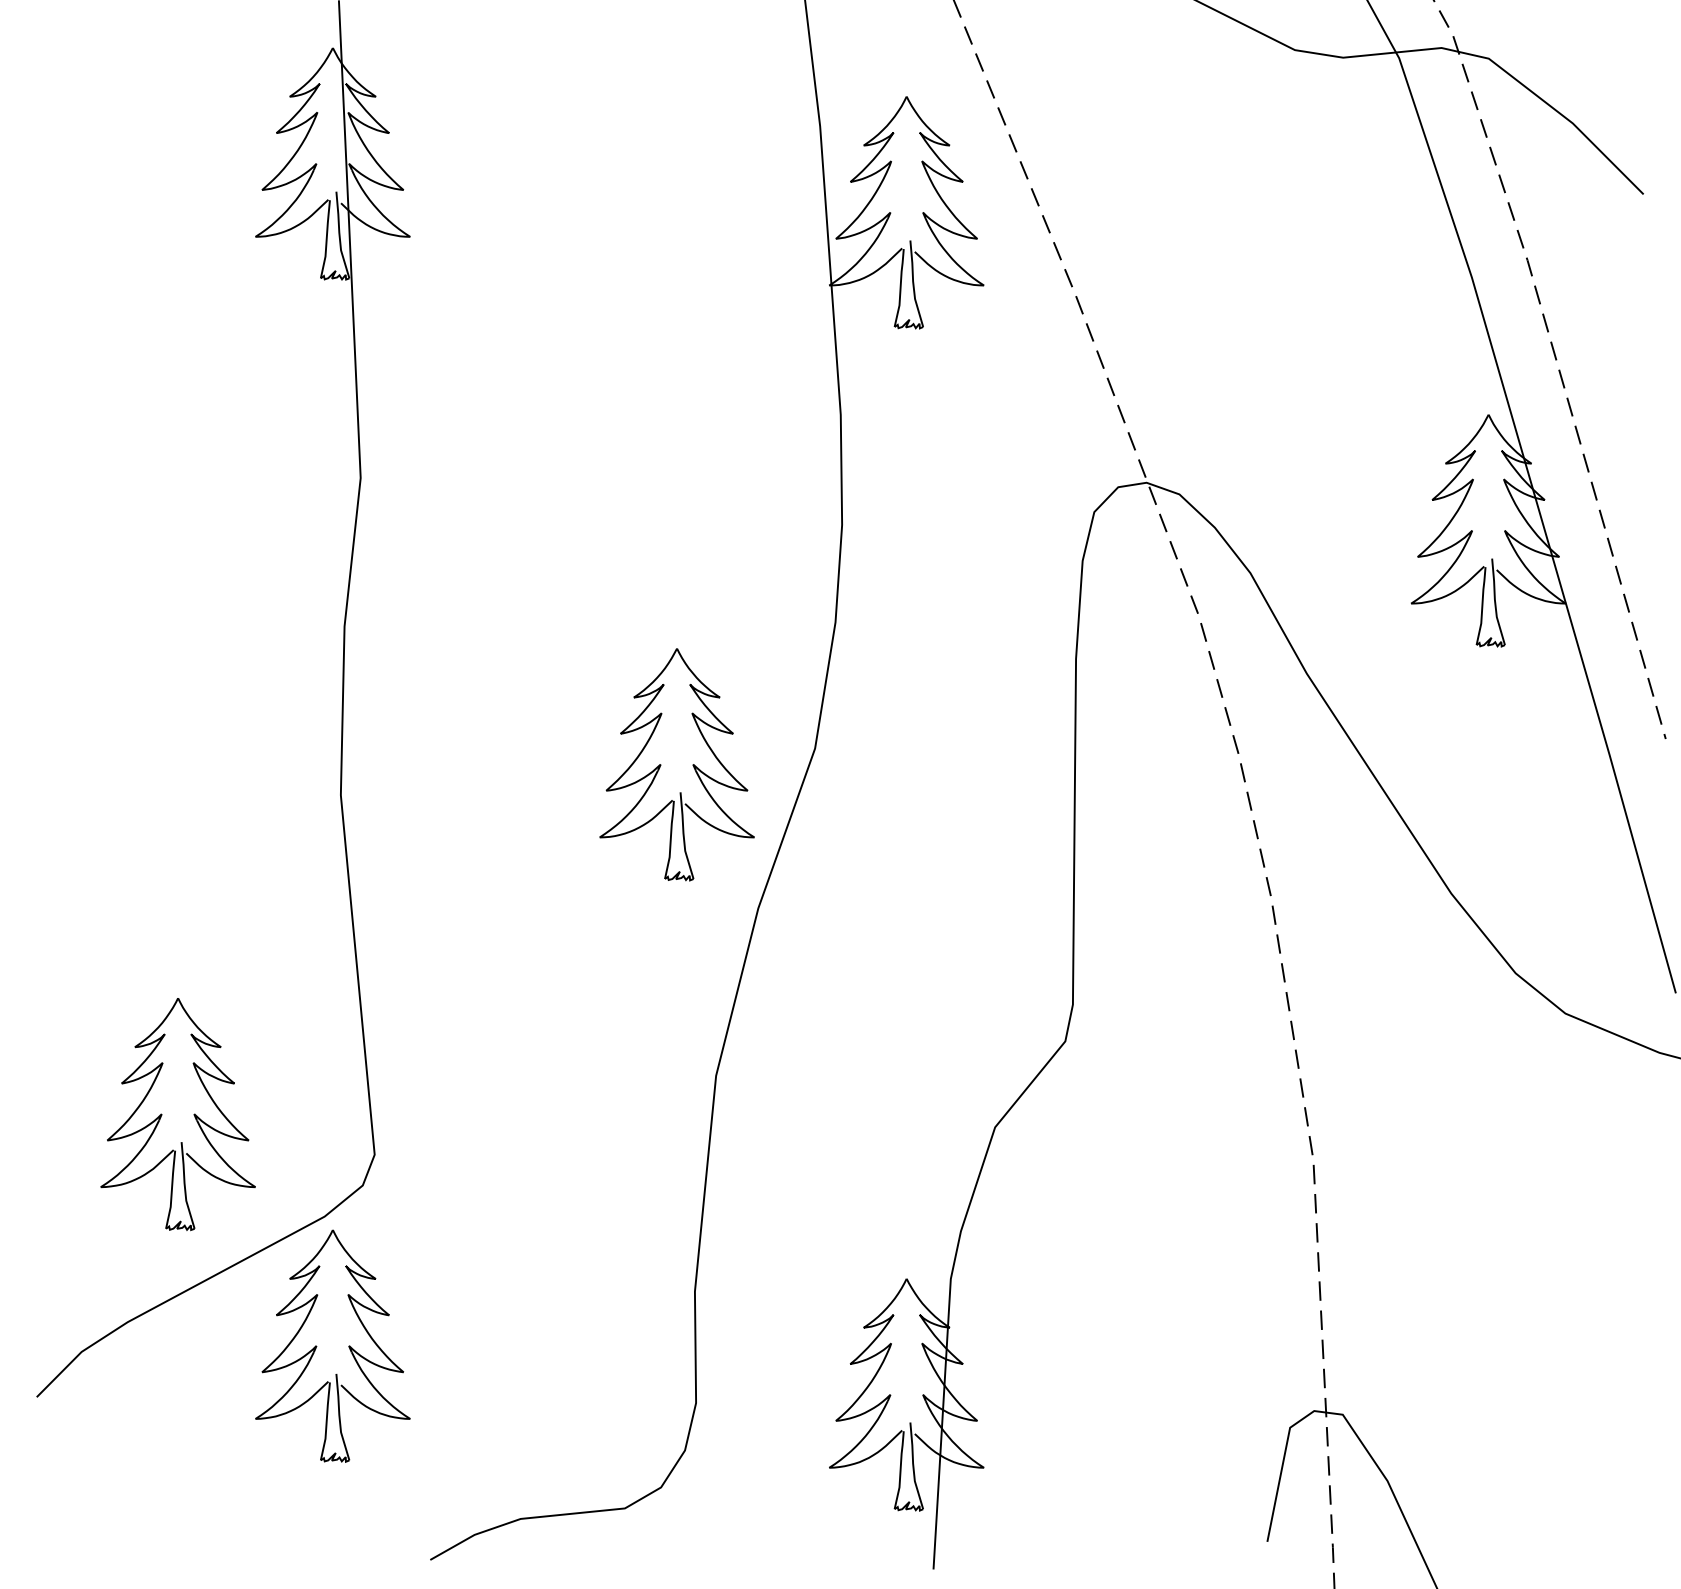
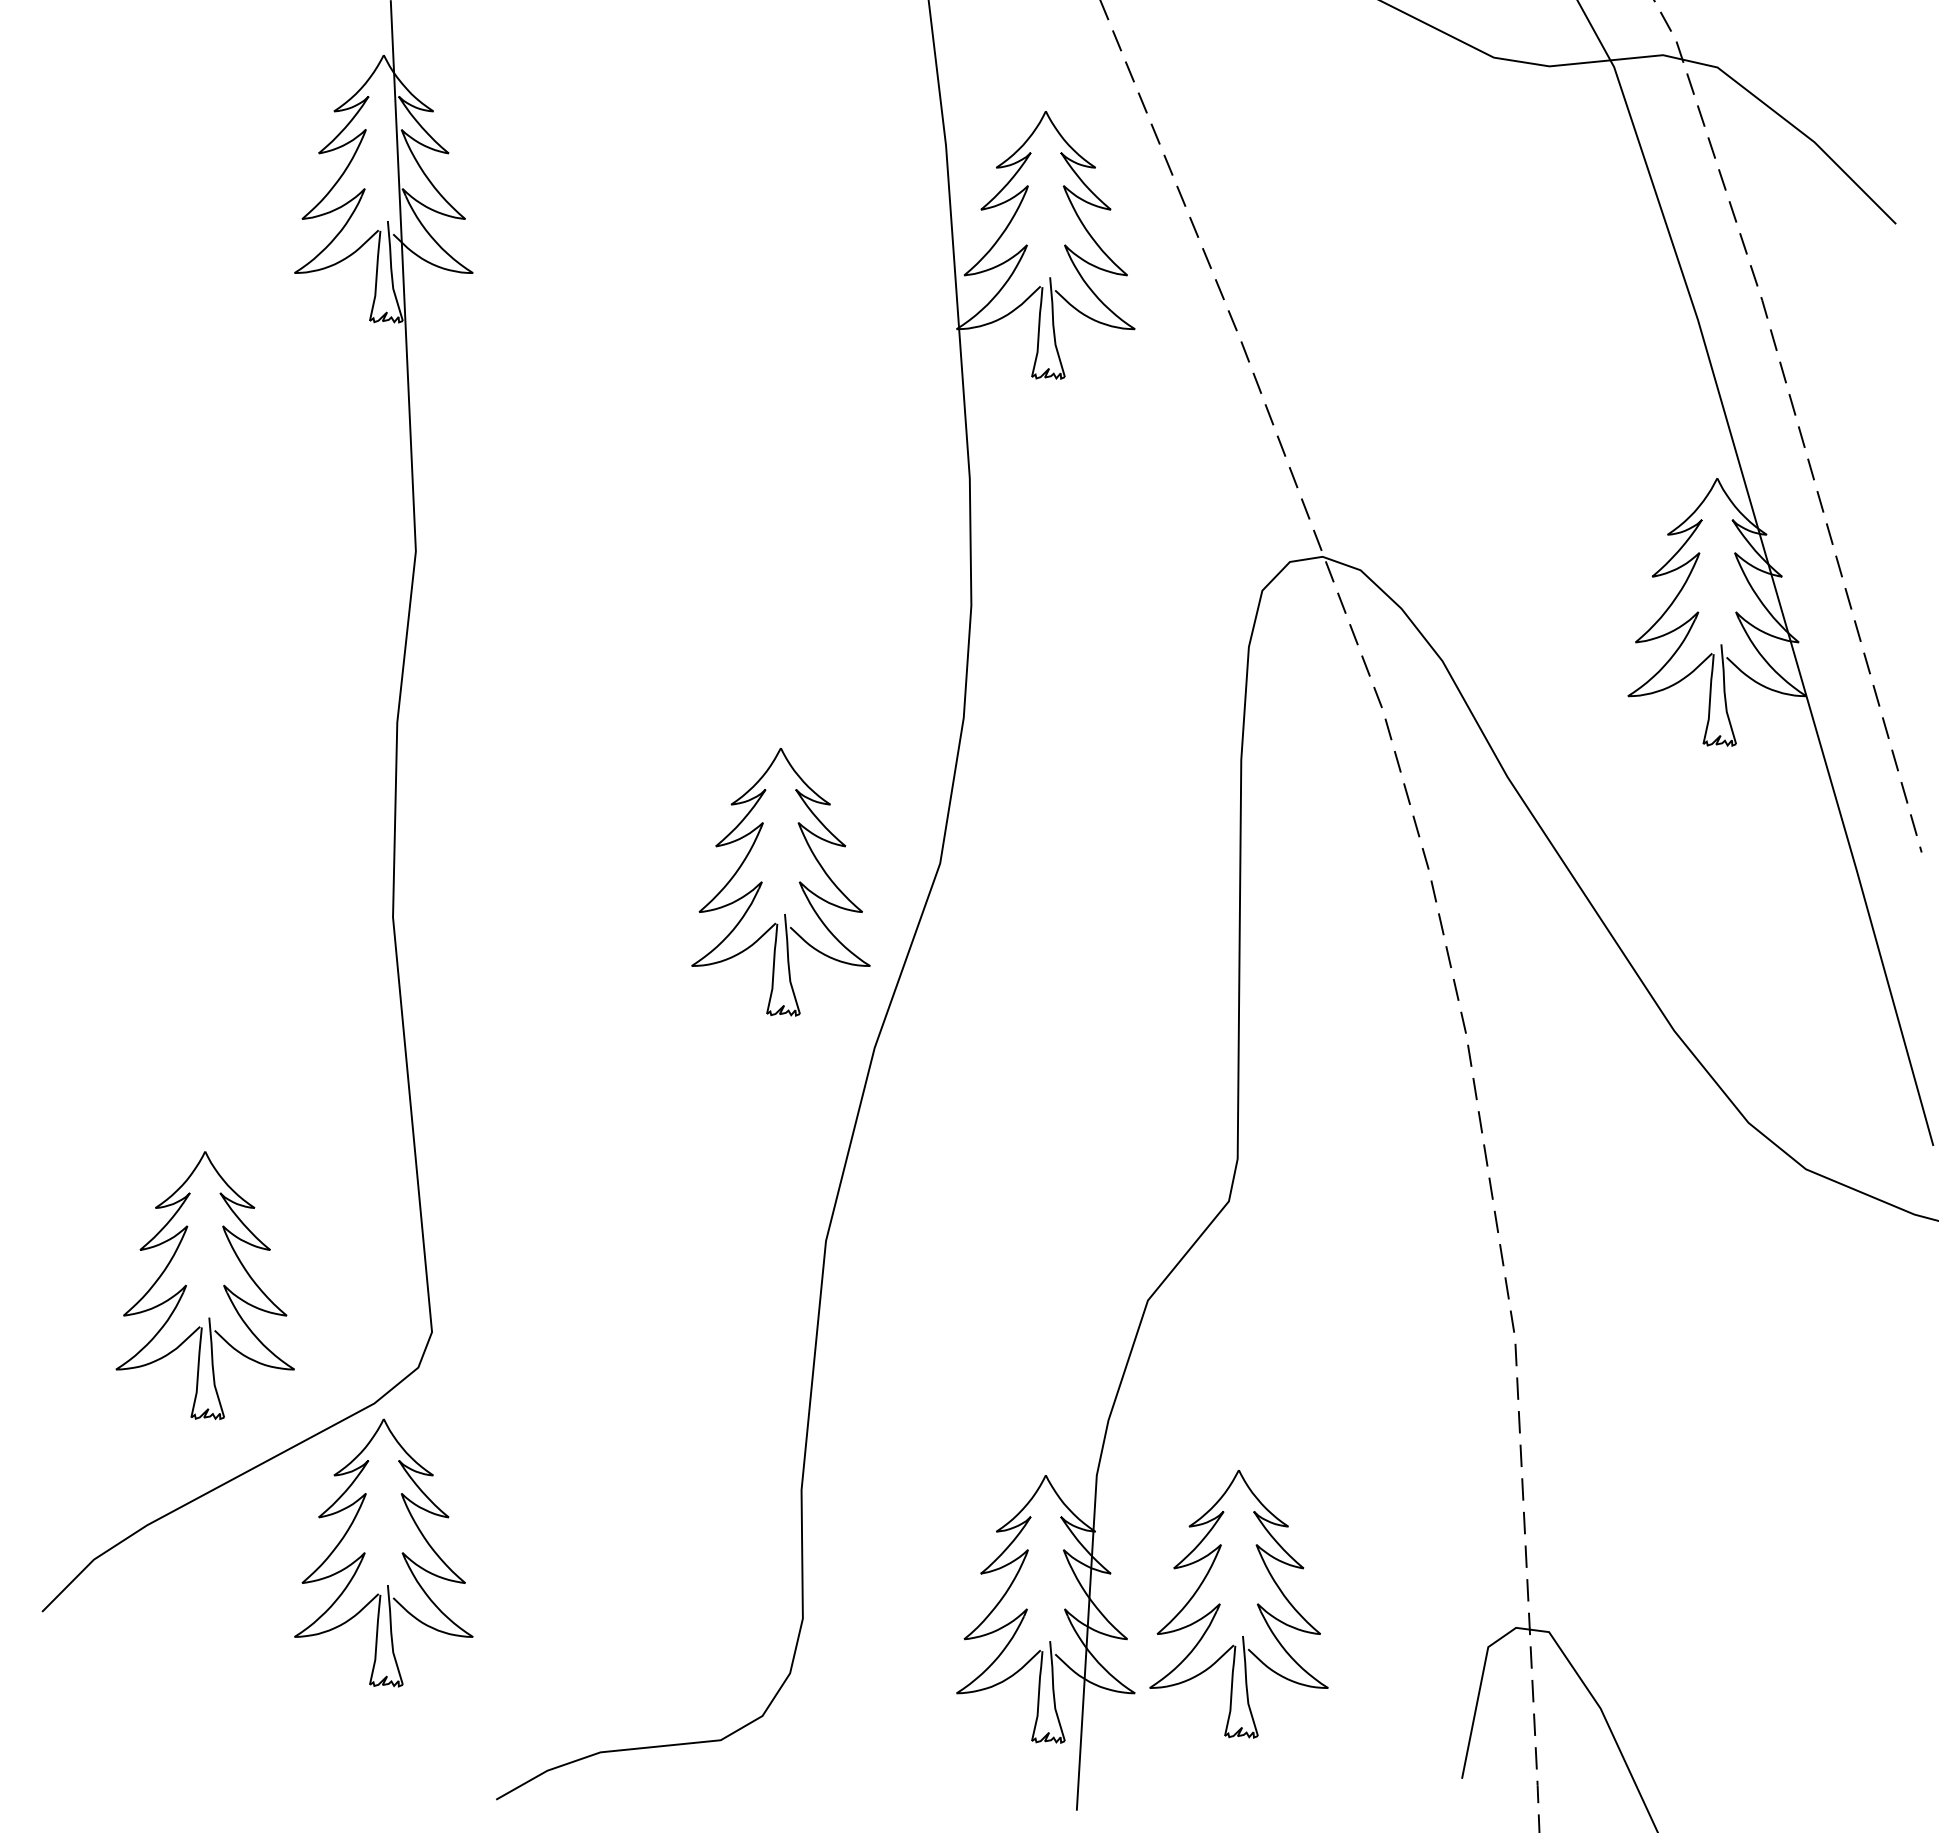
part: (1058, 1390) -> (1220, 1604), added

